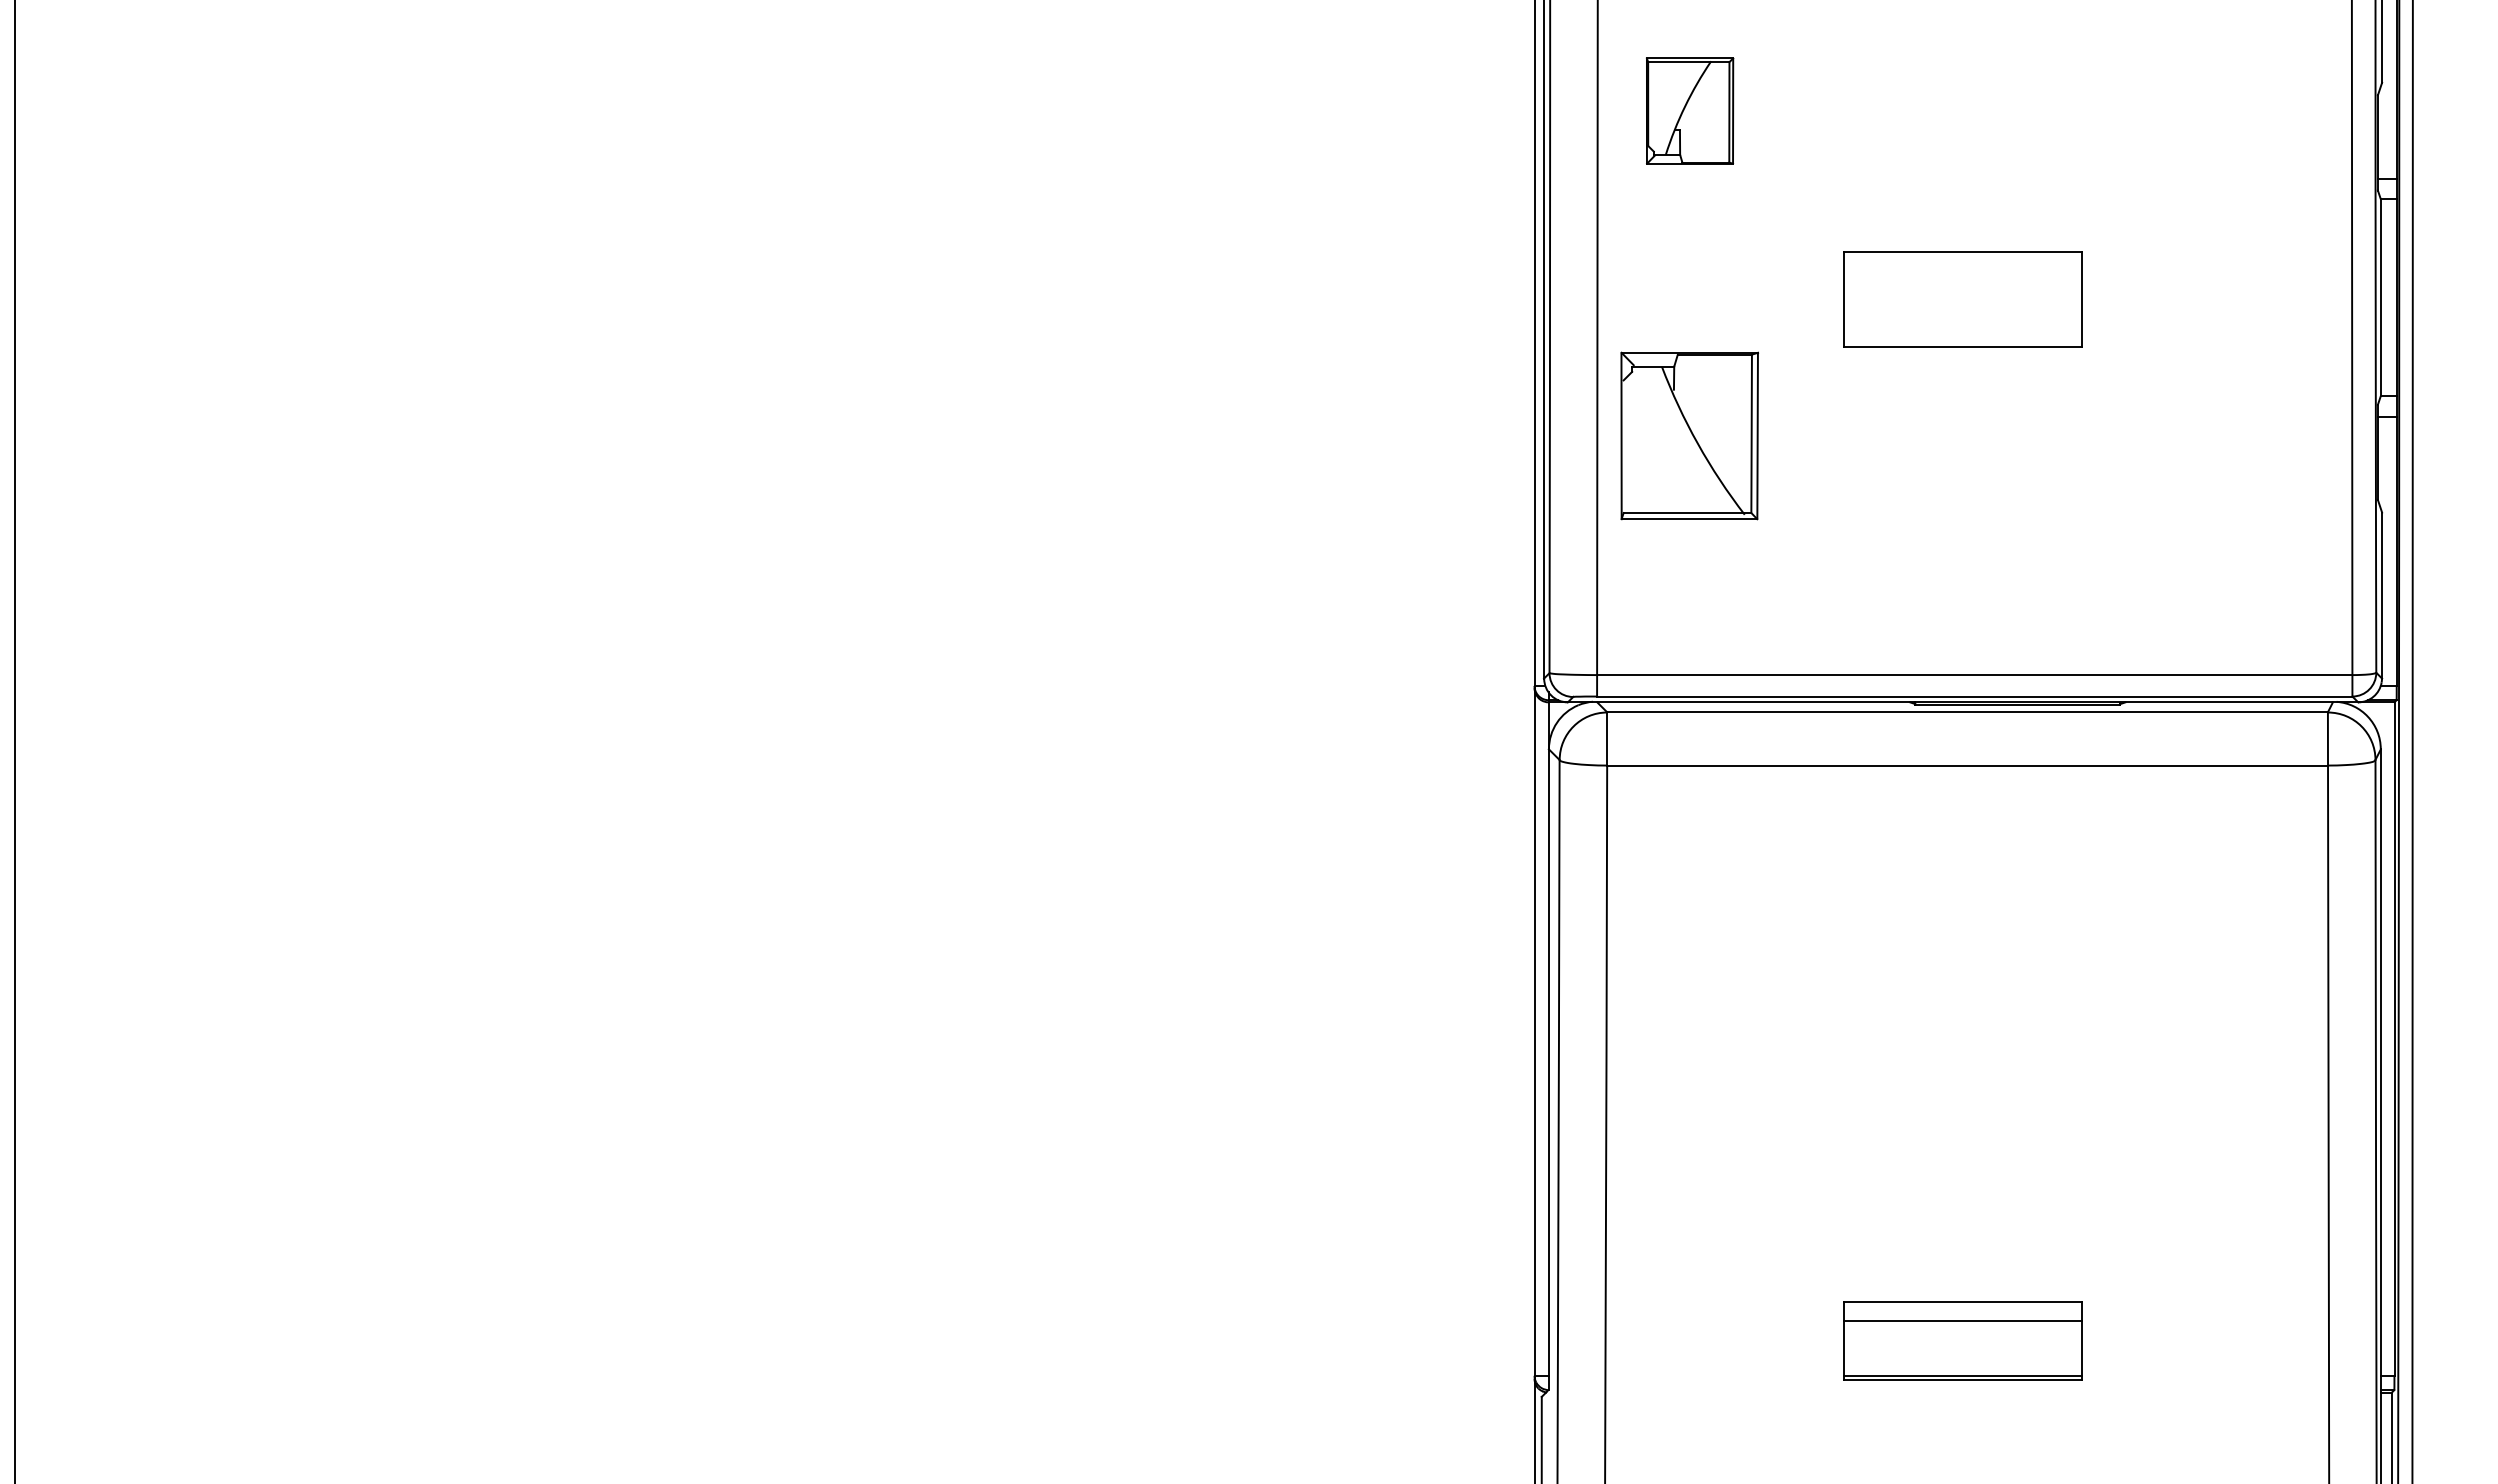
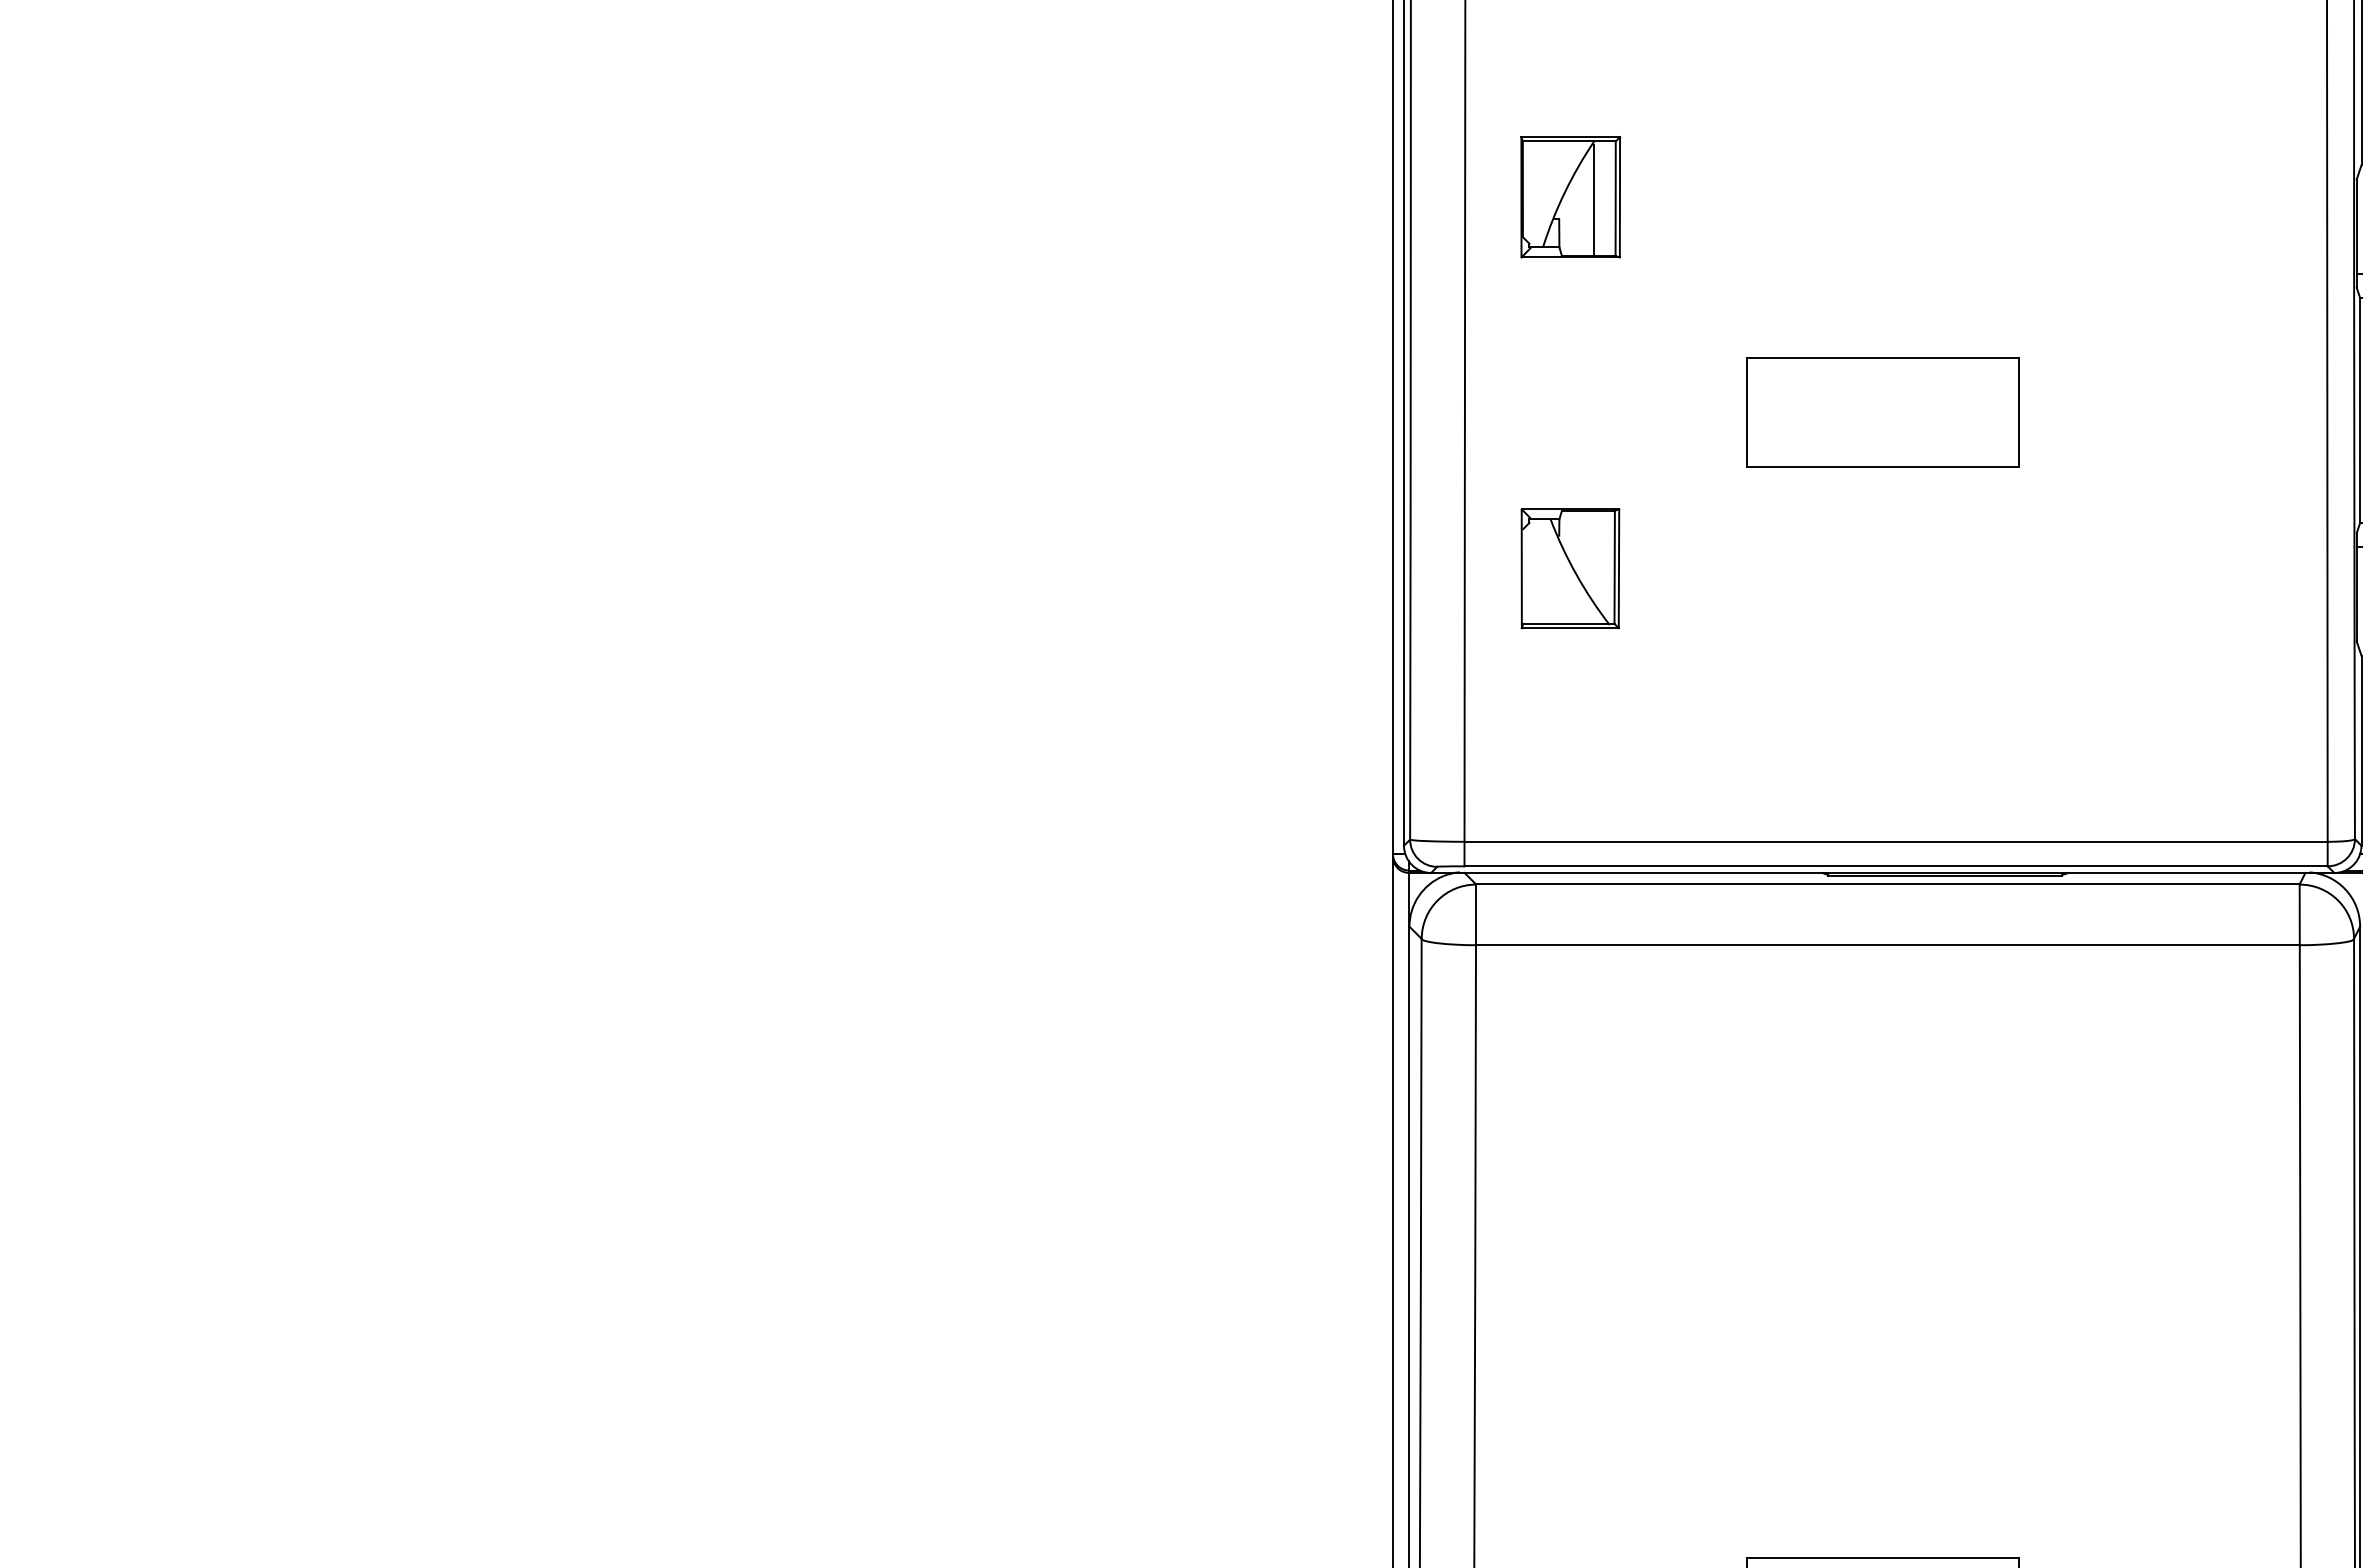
line: (1710, 113) -> (1594, 200), added
part: (1689, 436) -> (1570, 569), size x0.62

